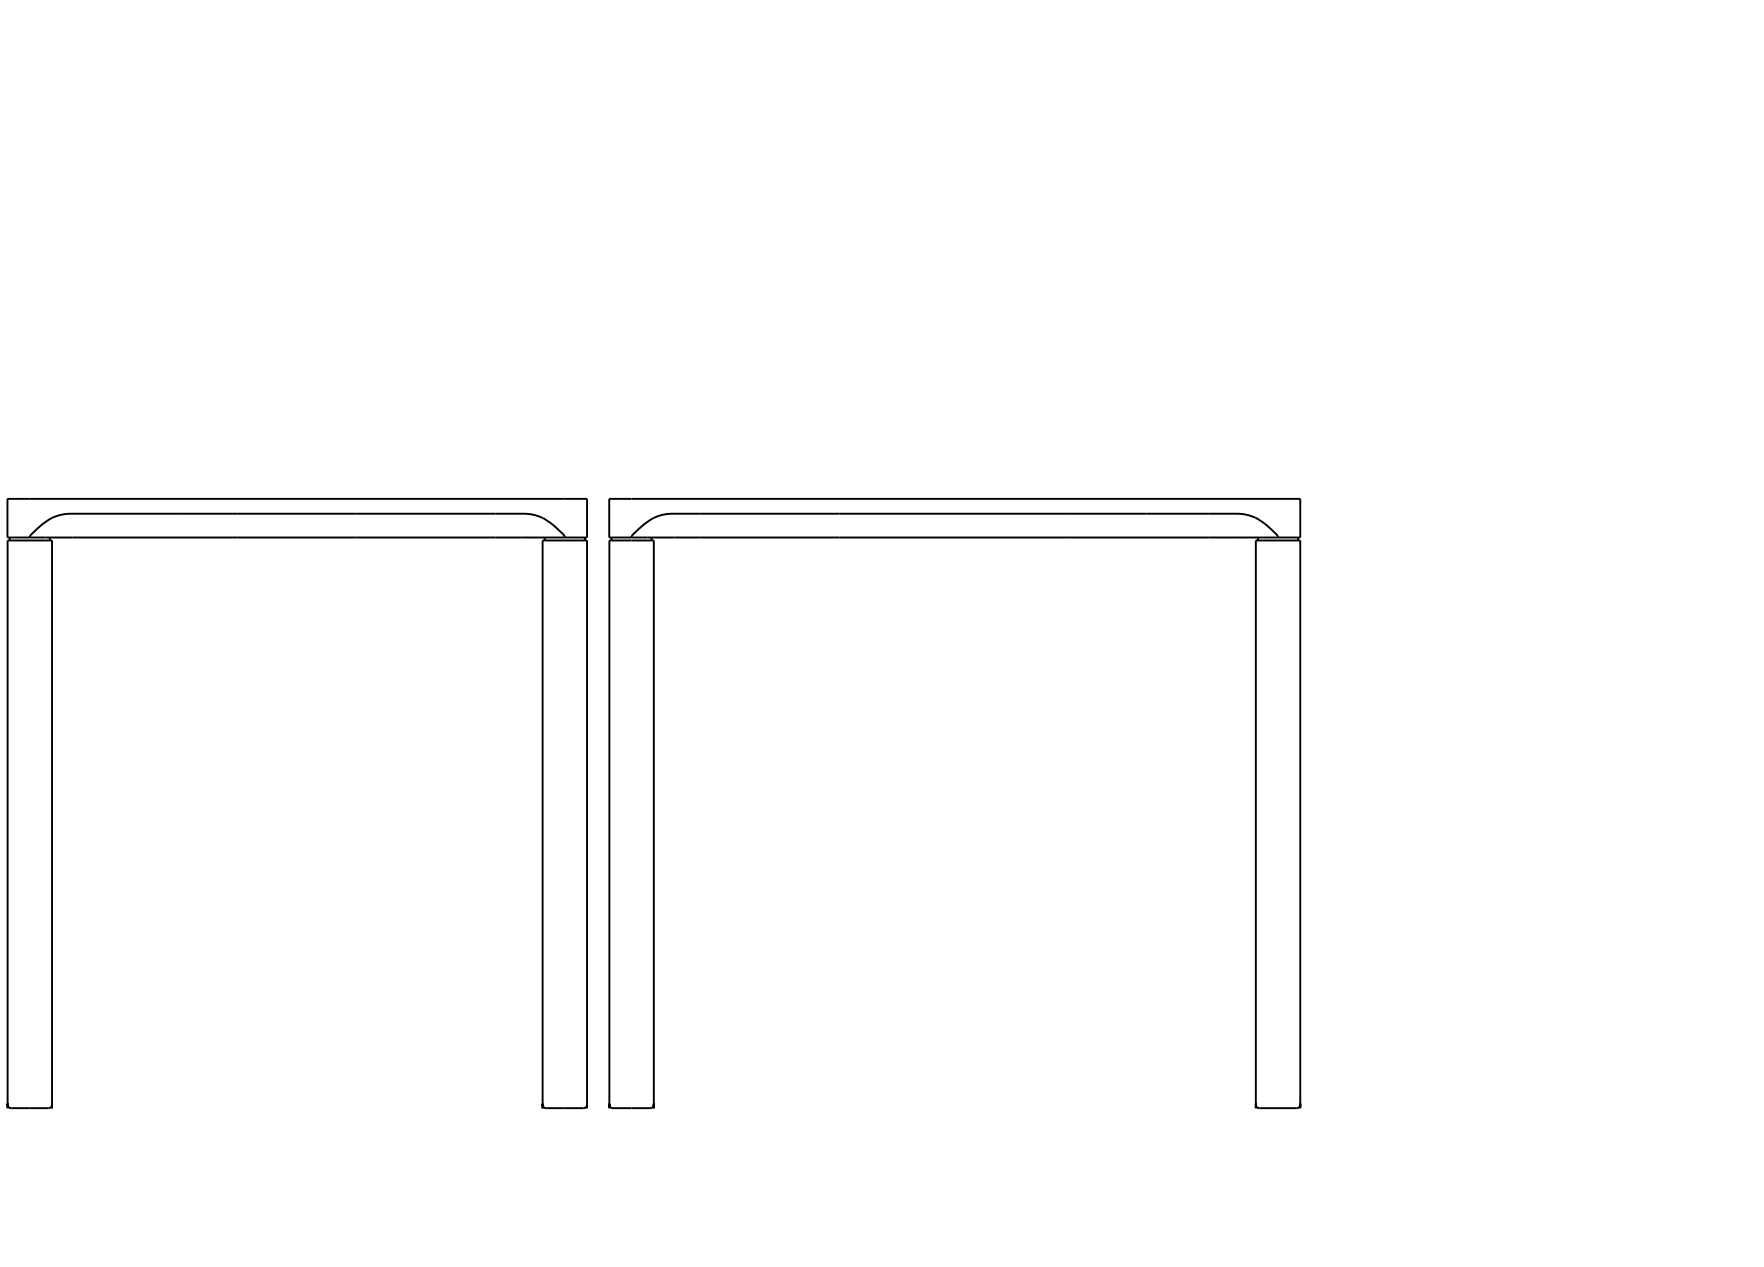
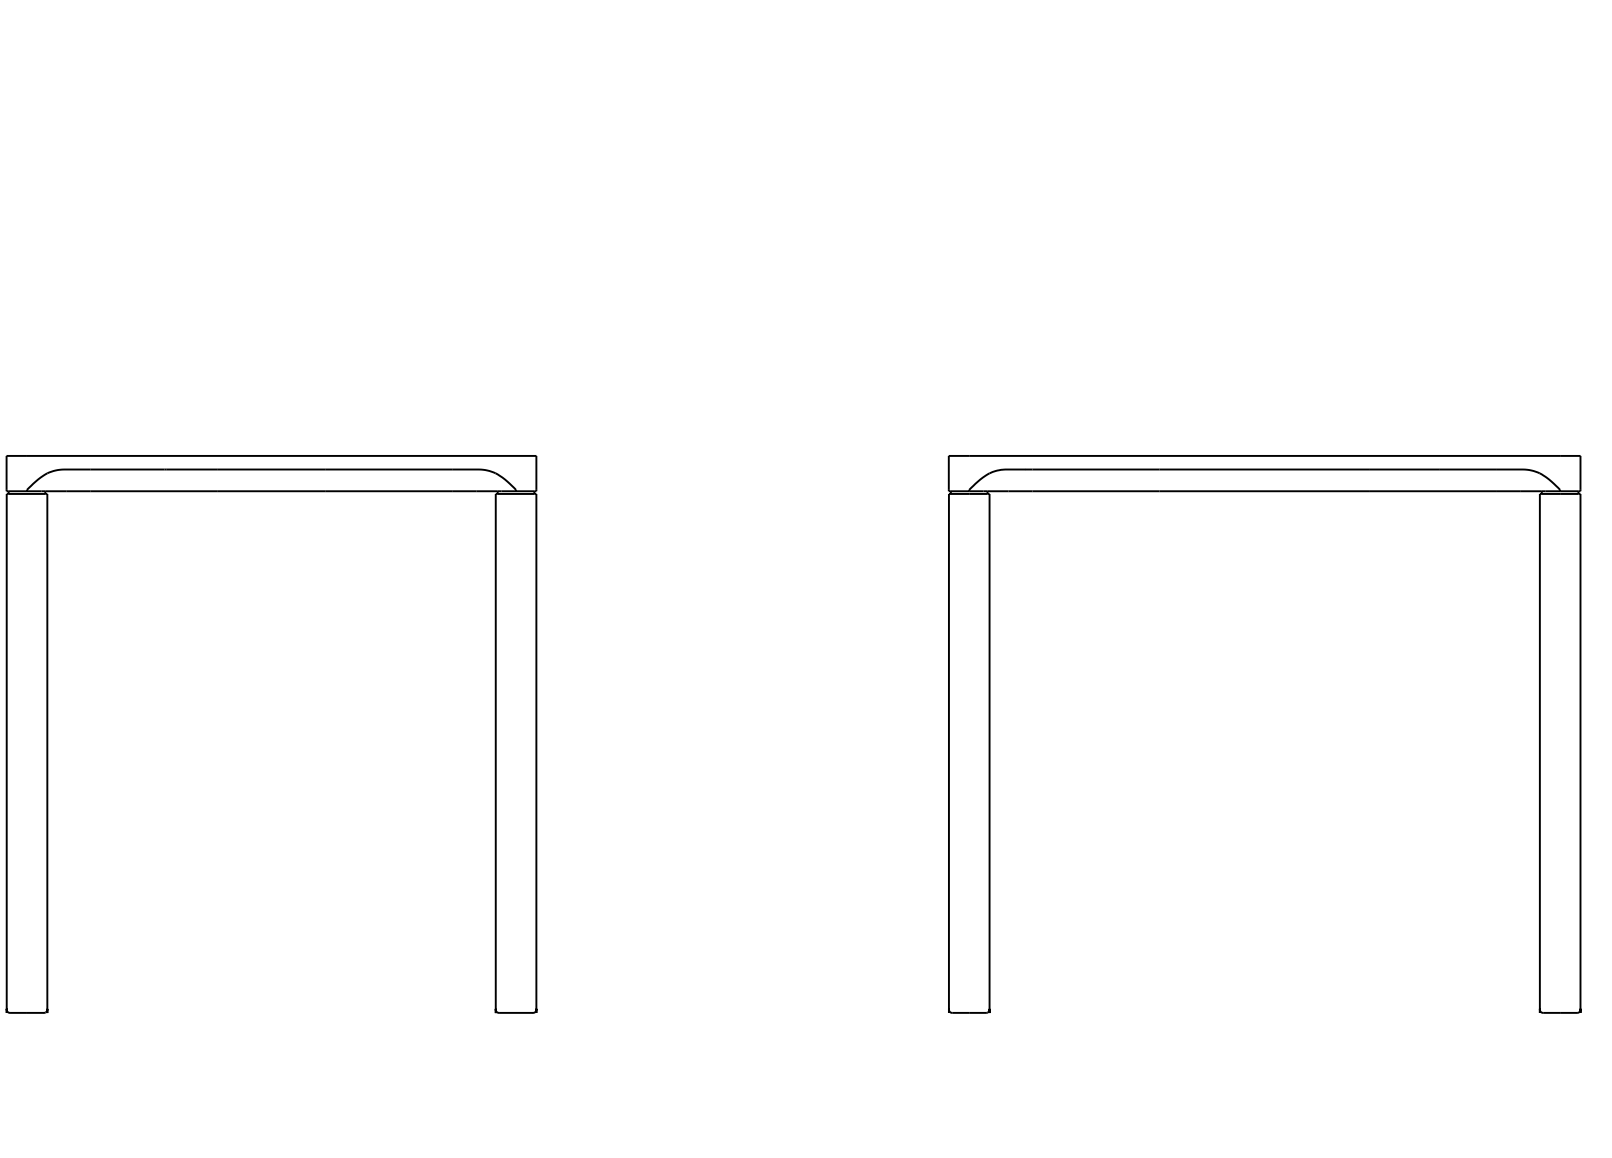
part: (954, 538) -> (1264, 492), moved

